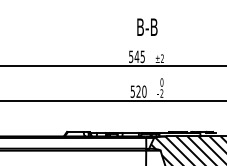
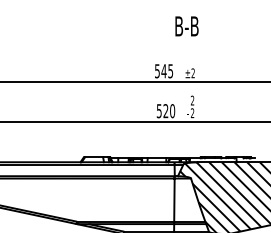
text: (146, 27) -> (186, 26), moved
text: (161, 82) -> (192, 100), 0 -> 2

